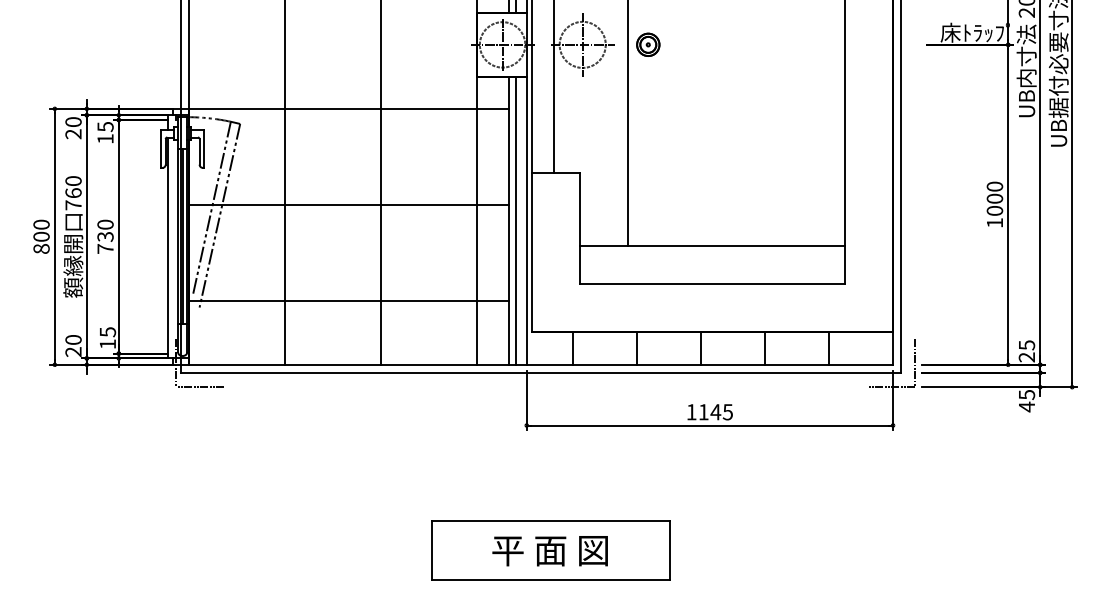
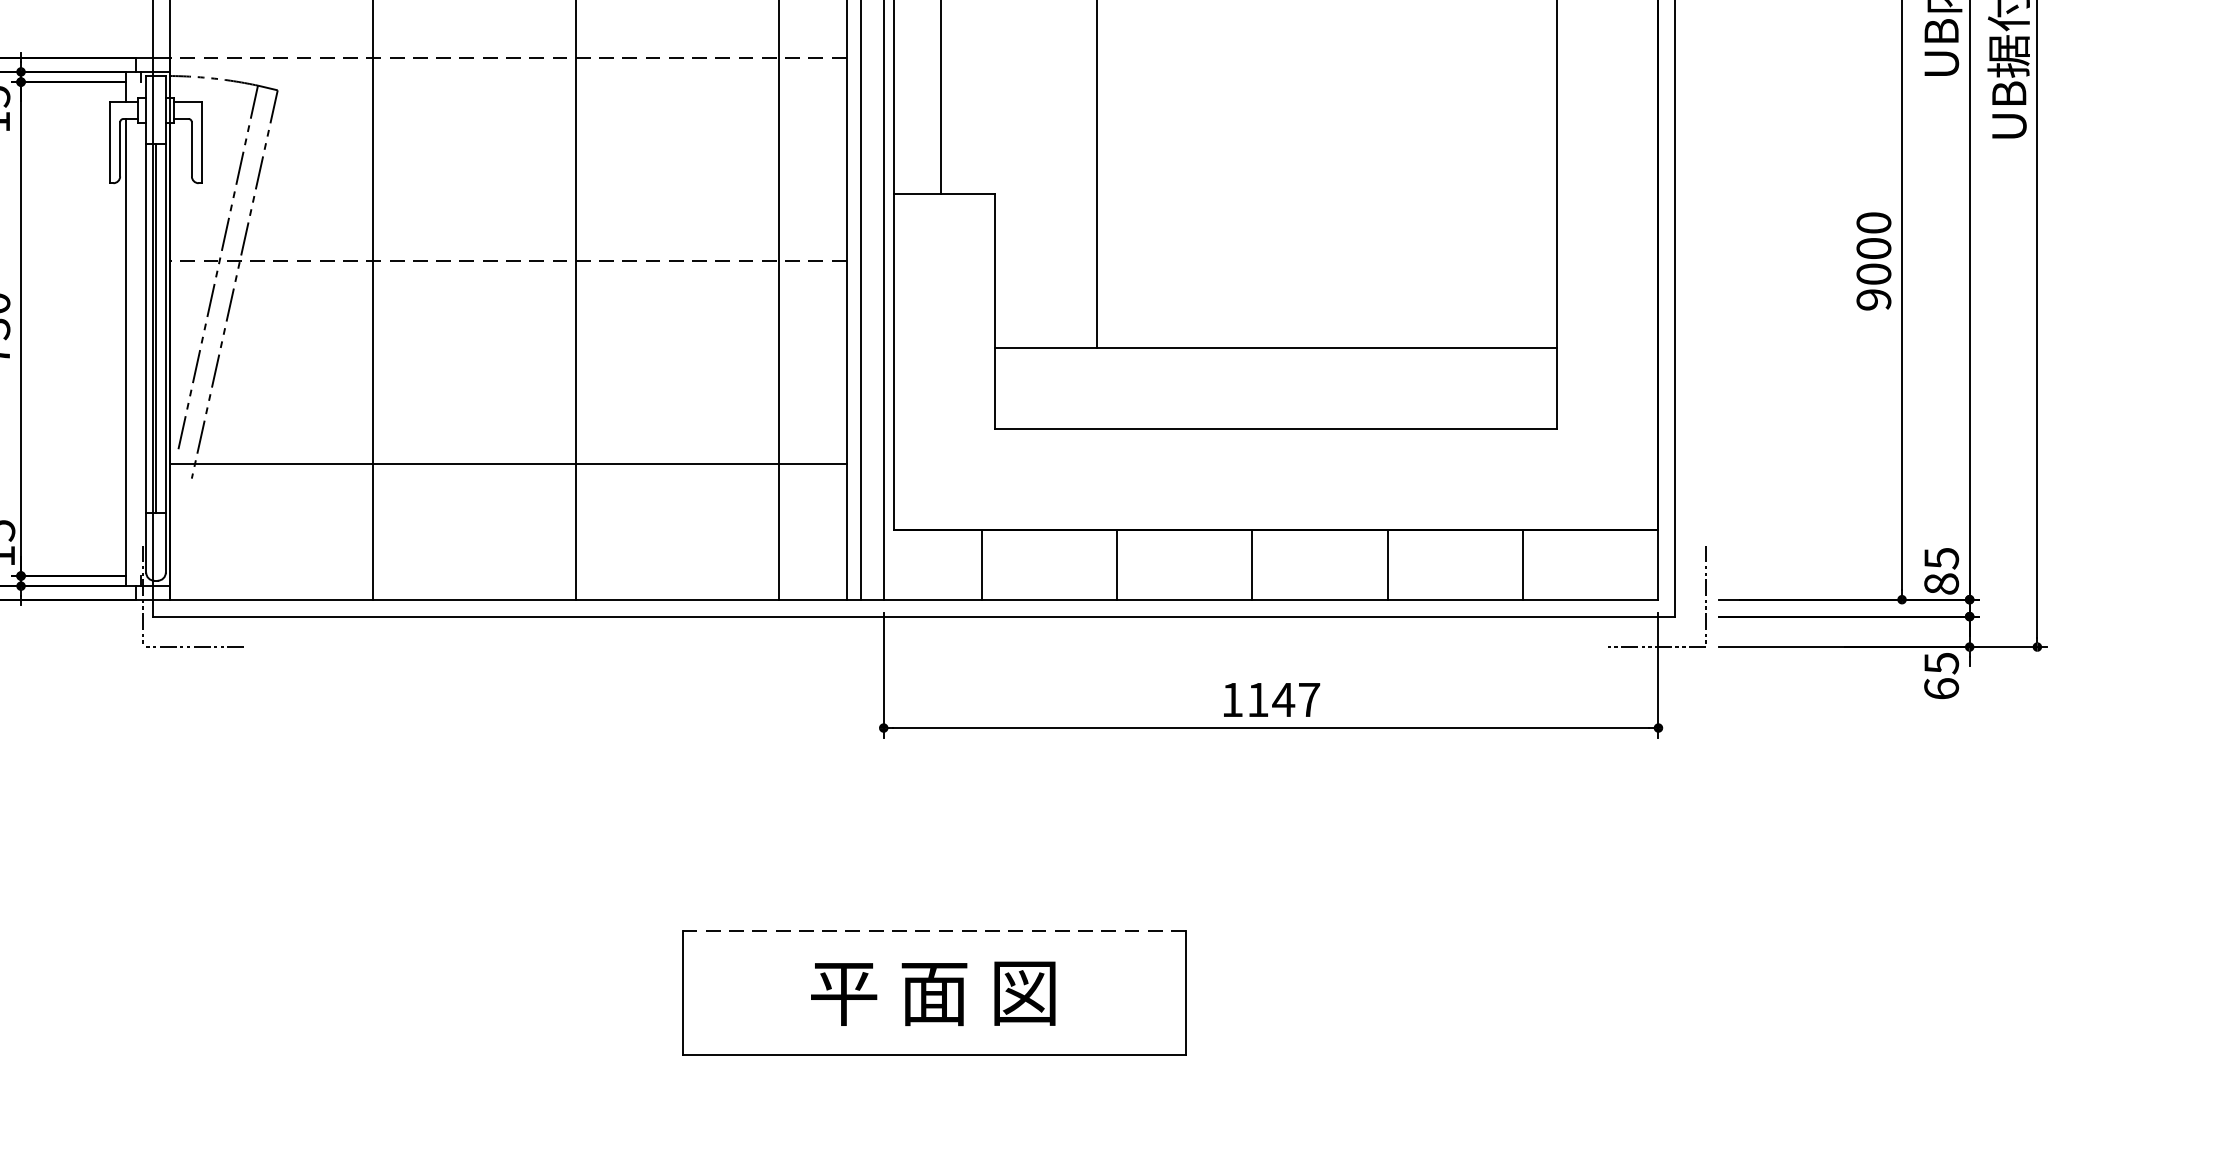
line: (349, 108) -> (508, 57), solid -> dashed
line: (349, 204) -> (508, 260), solid -> dashed
text: (994, 222) -> (1872, 298), 1000 -> 9000
text: (1026, 357) -> (1940, 584), 25 -> 85
text: (1026, 406) -> (1940, 687), 45 -> 65
text: (727, 412) -> (1308, 700), 1145 -> 1147
line: (551, 521) -> (936, 931), solid -> dashed

